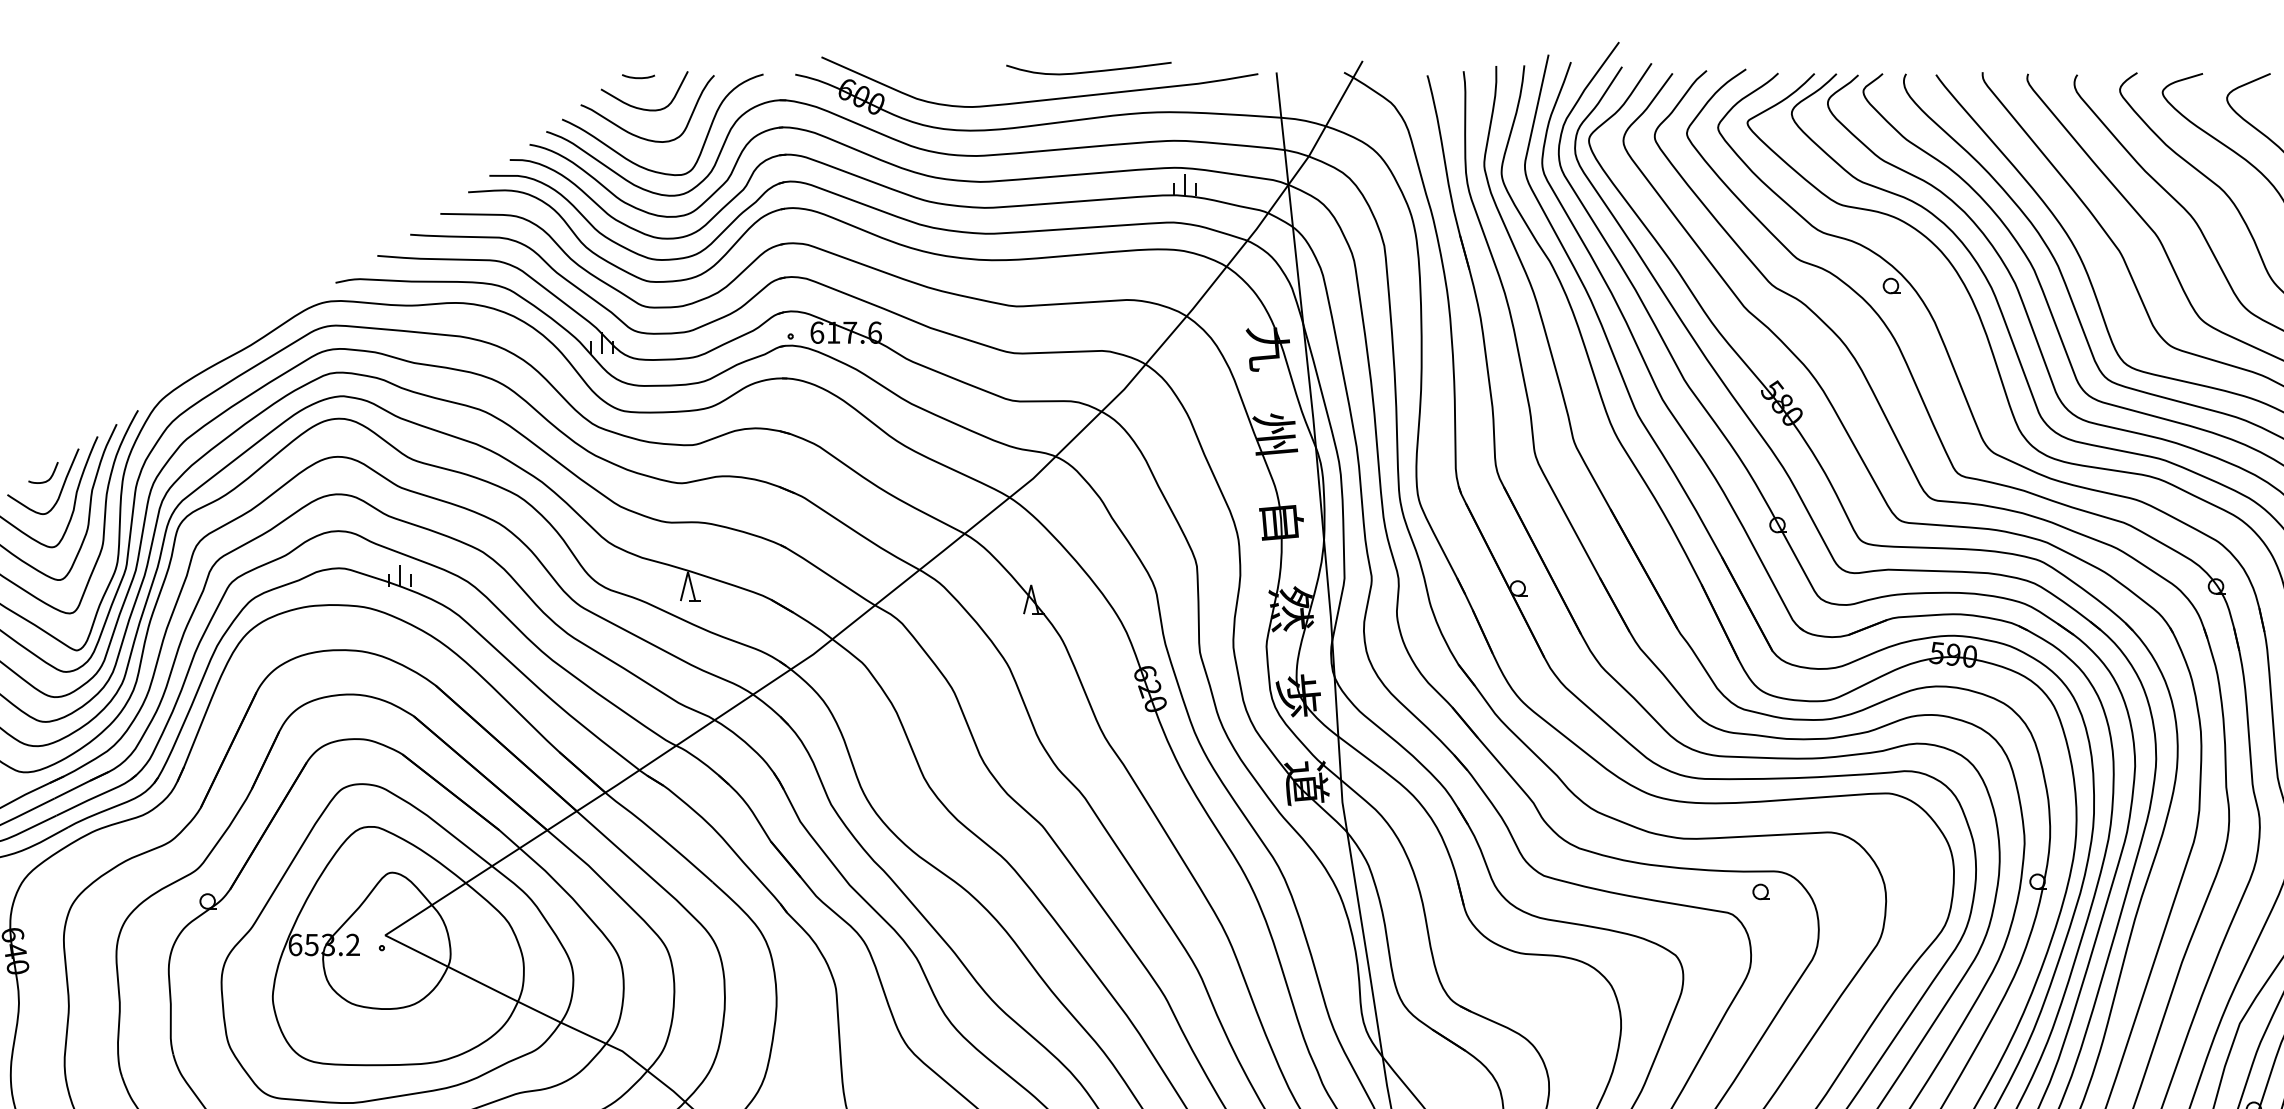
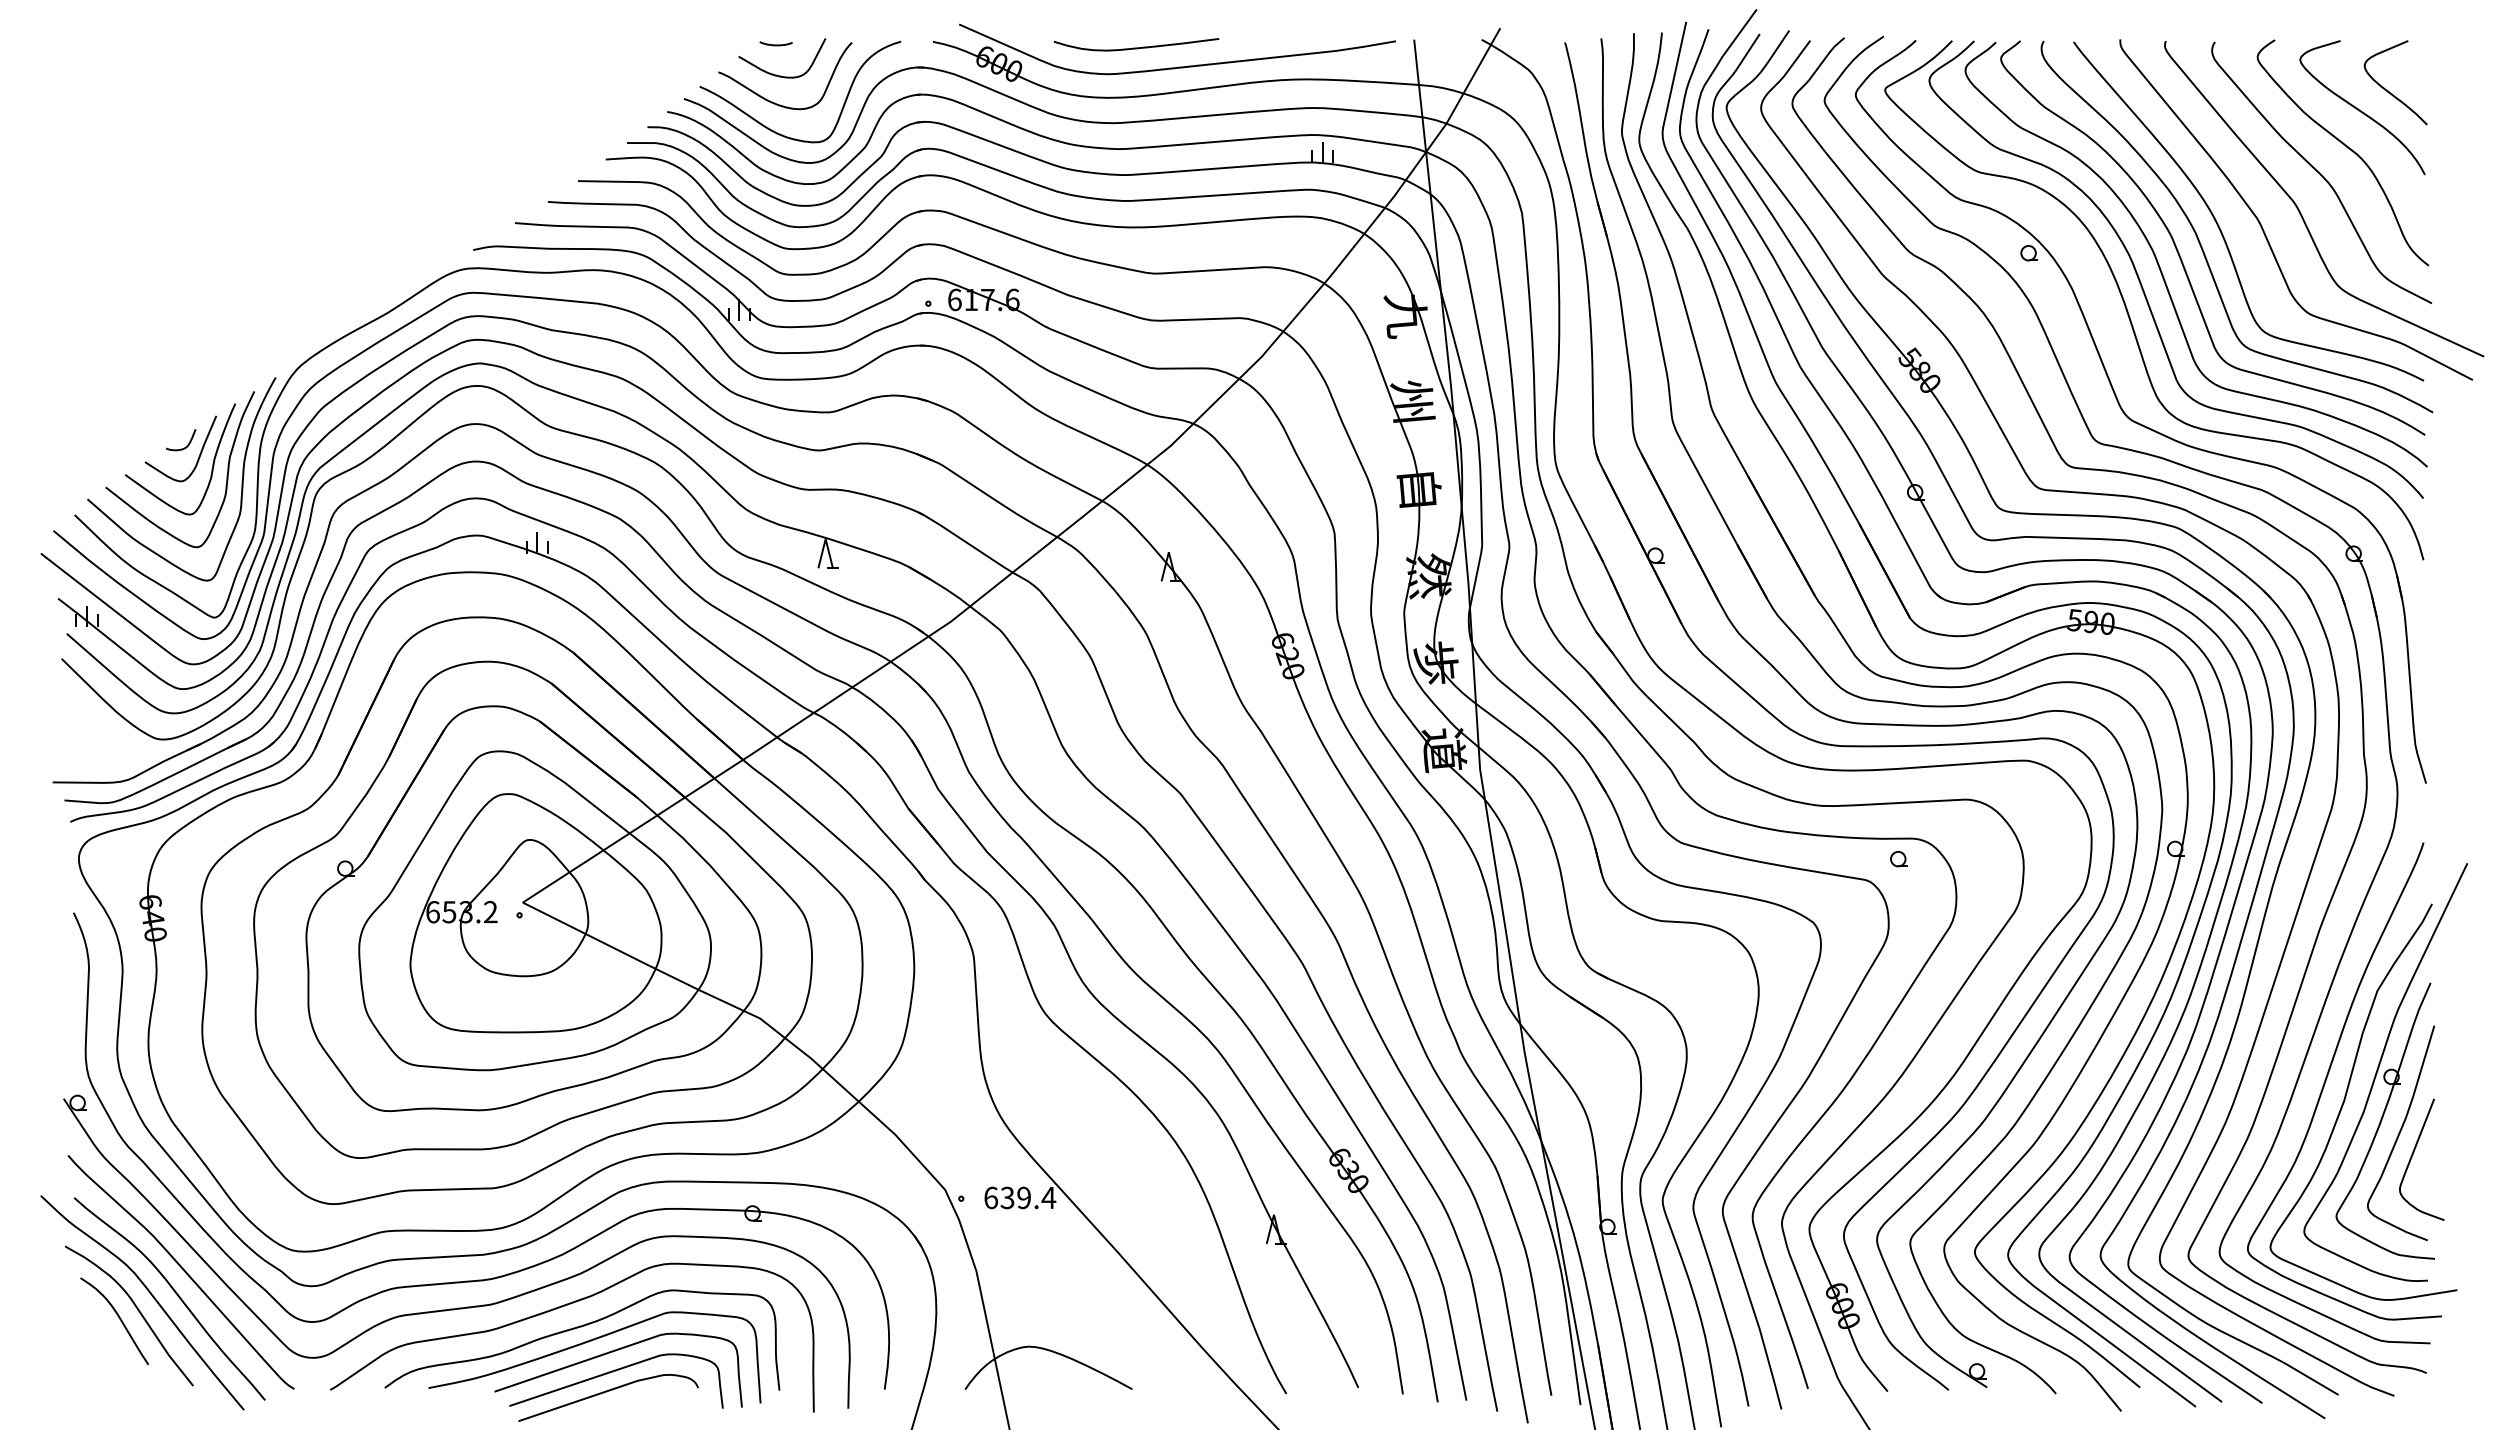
curve: (1088, 71) -> (1136, 47), moved

